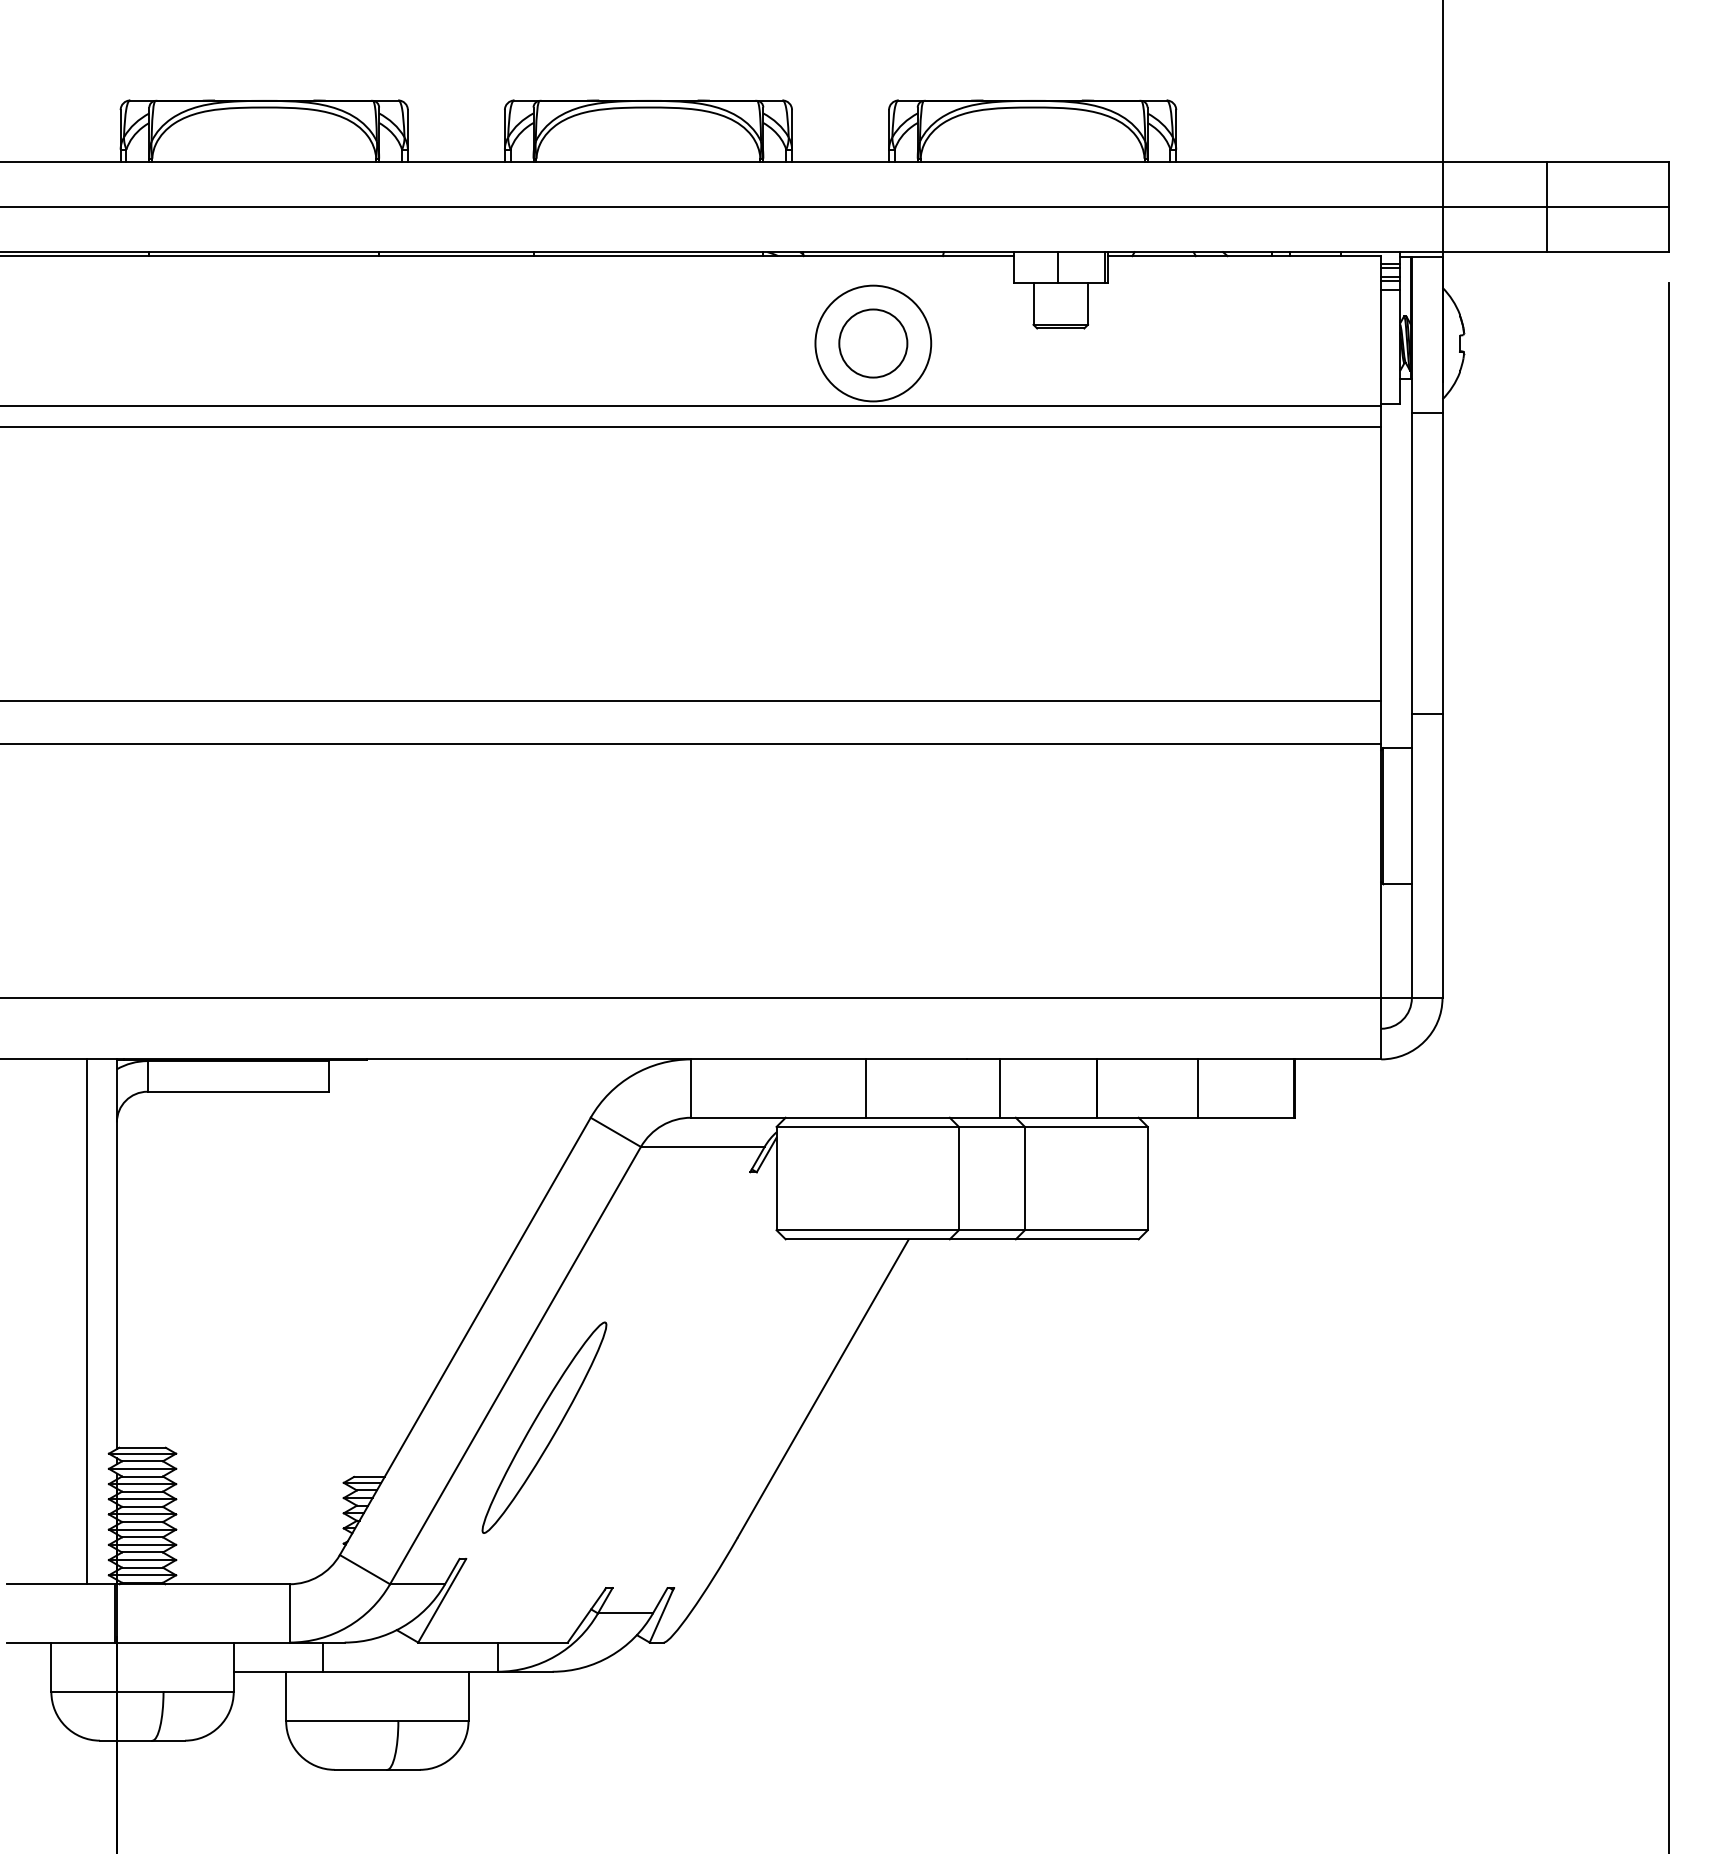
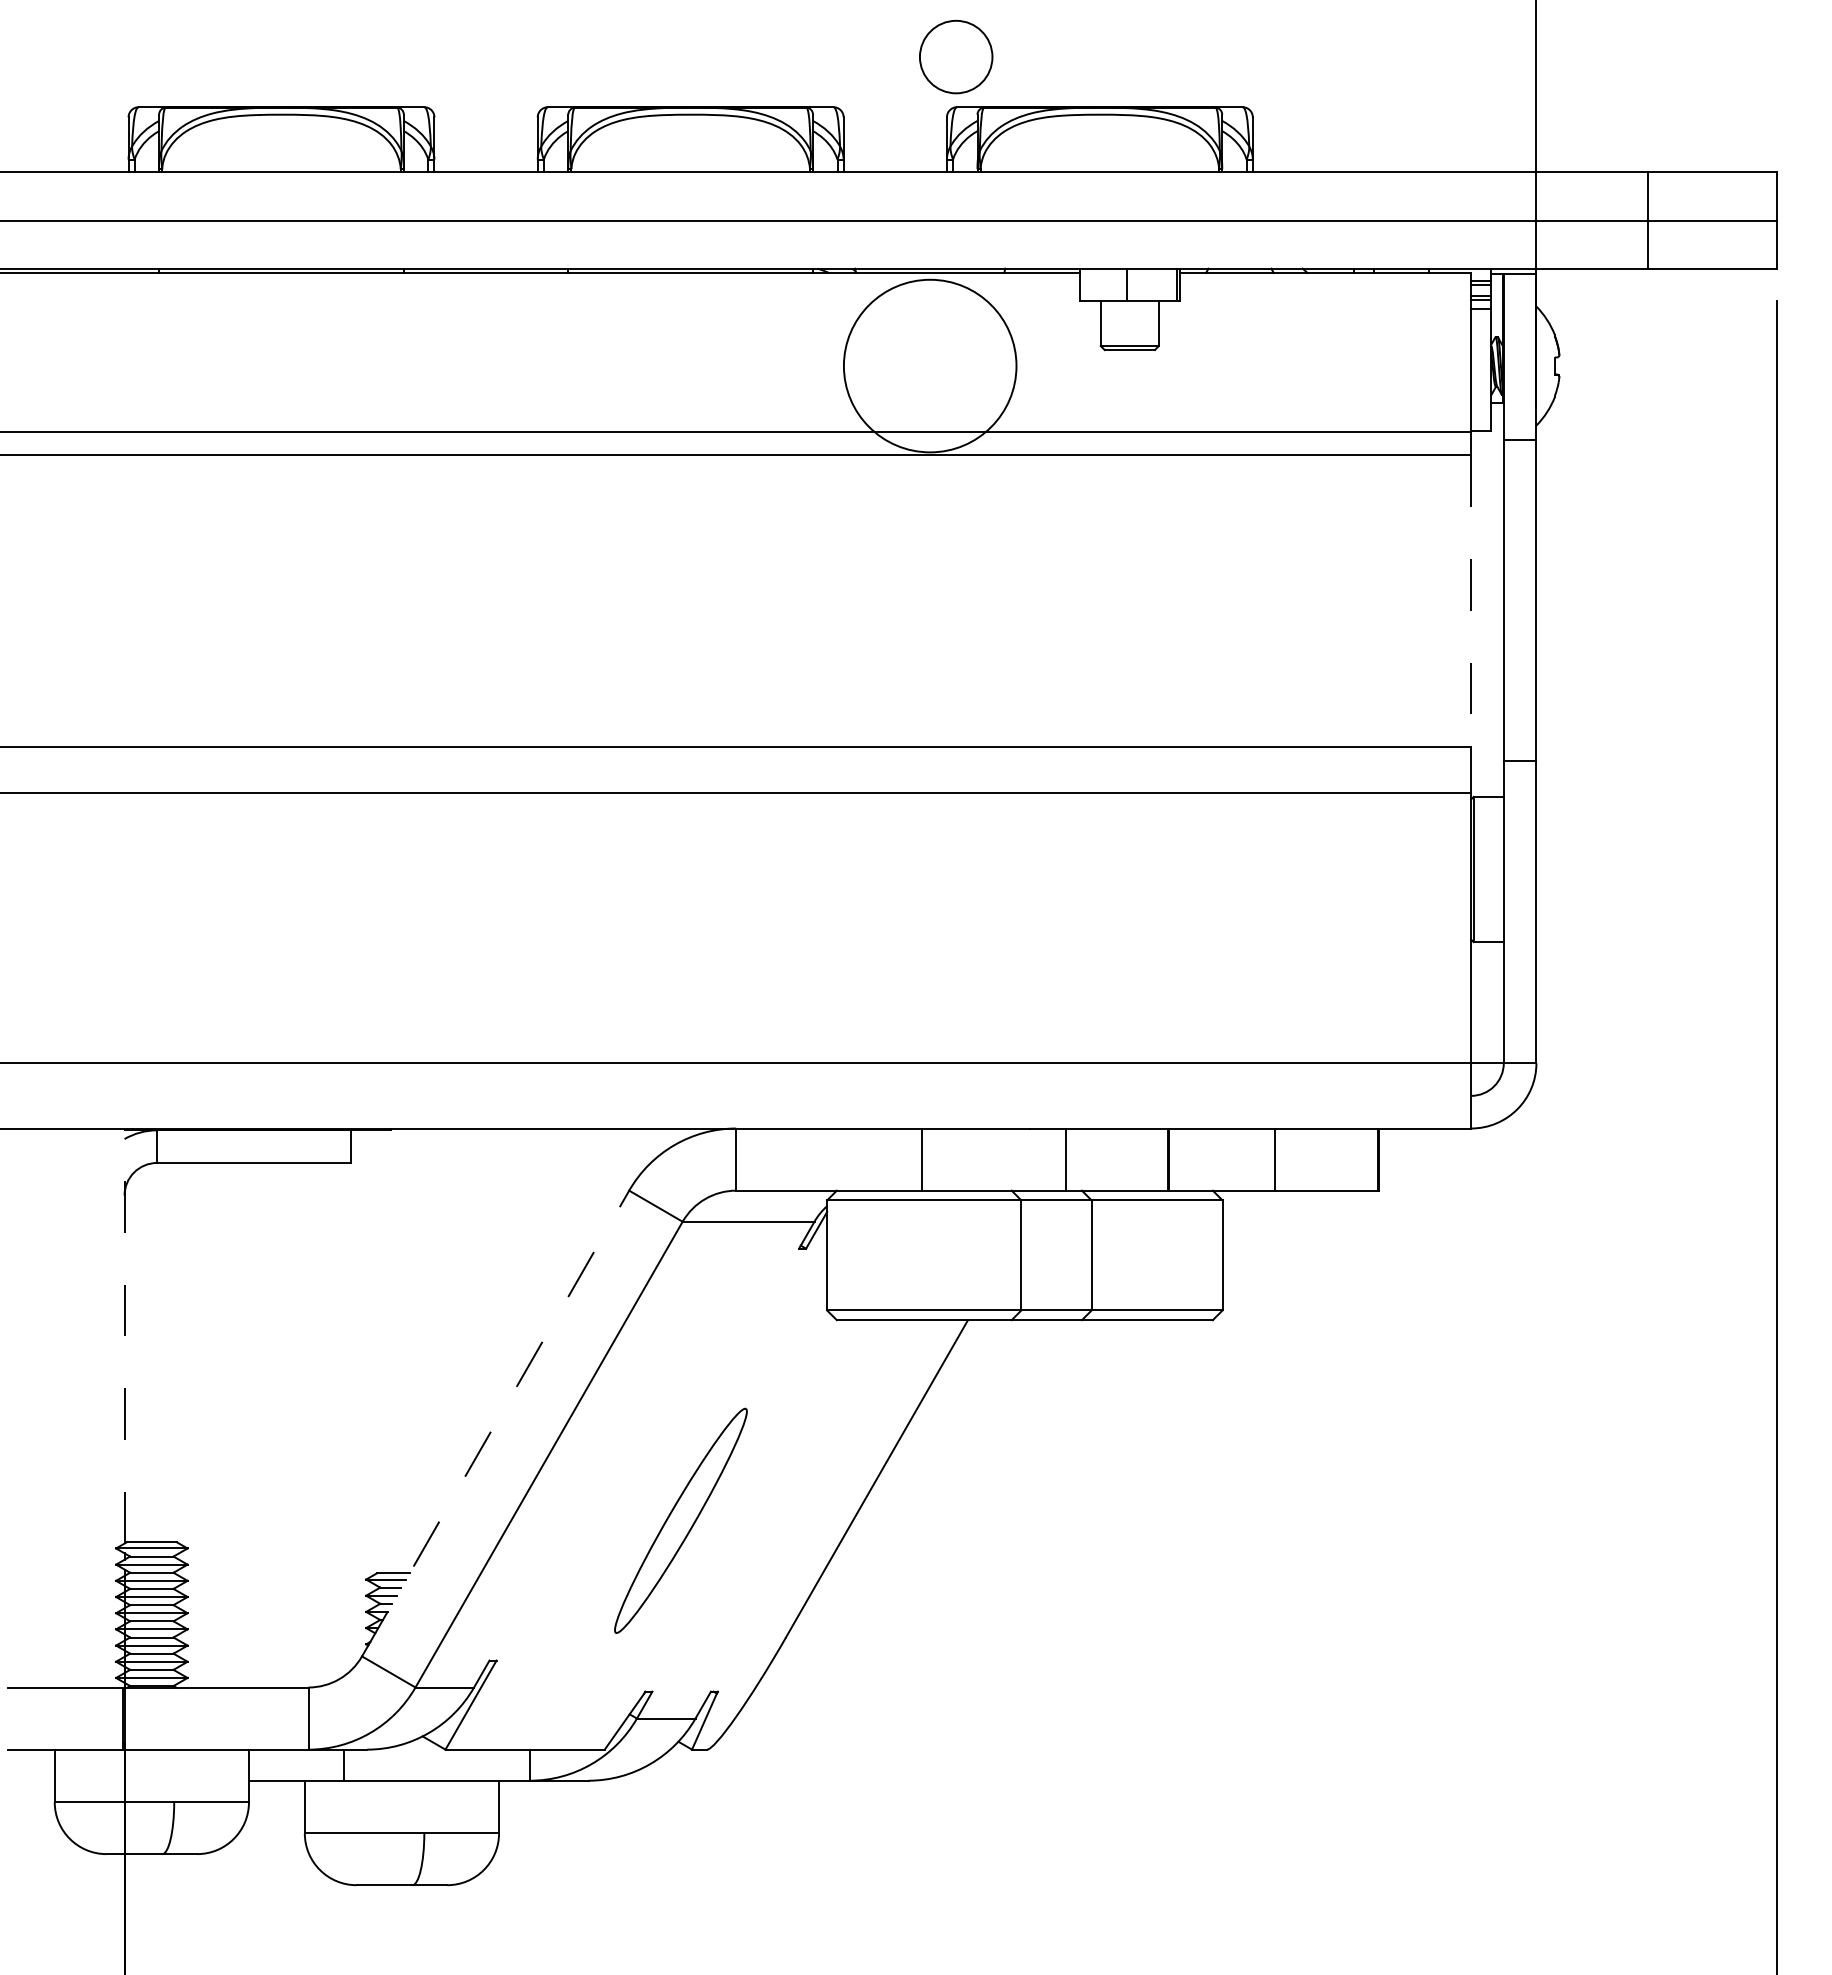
circle: (872, 343) -> (929, 365), size x1.4
circle: (873, 343) -> (956, 56), moved
line: (1381, 564) -> (1471, 601), solid -> dashed
line: (116, 1254) -> (124, 1336), solid -> dashed
line: (86, 1321) -> (92, 1407), removed
line: (465, 1336) -> (495, 1423), solid -> dashed
part: (544, 1427) -> (680, 1520), moved

